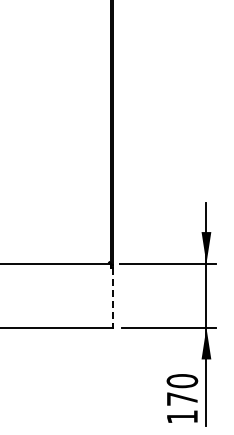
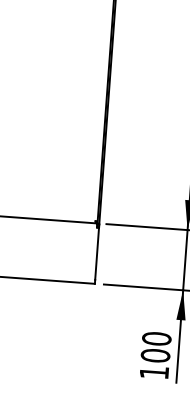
line: (112, 295) -> (96, 253), dashed -> solid
text: (182, 399) -> (155, 356), 170 -> 100

